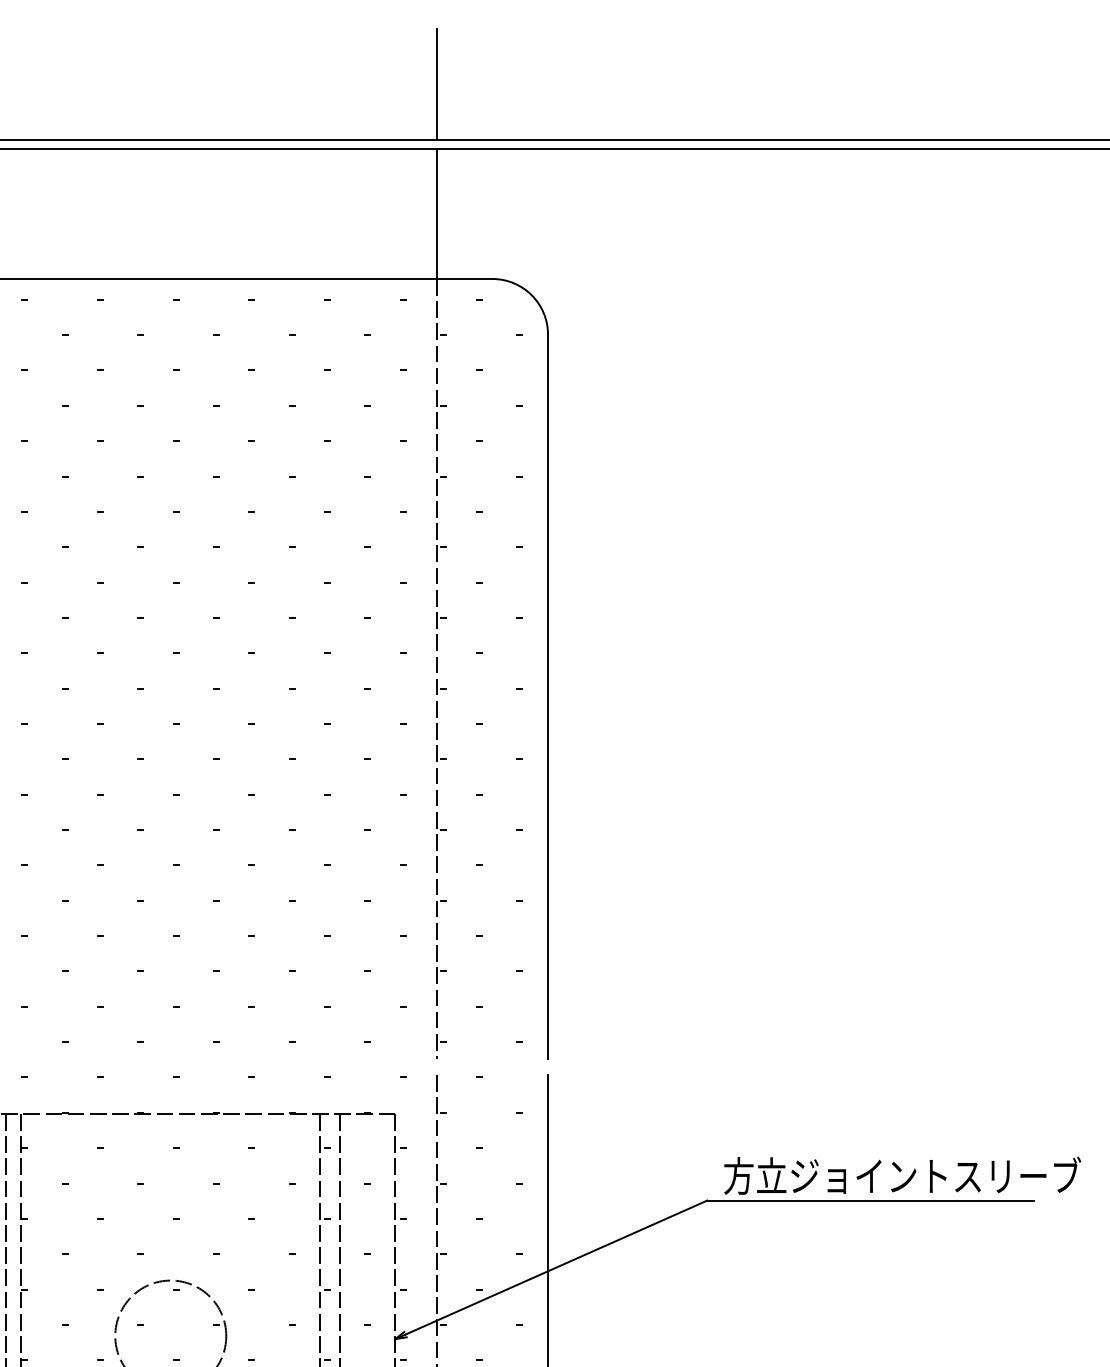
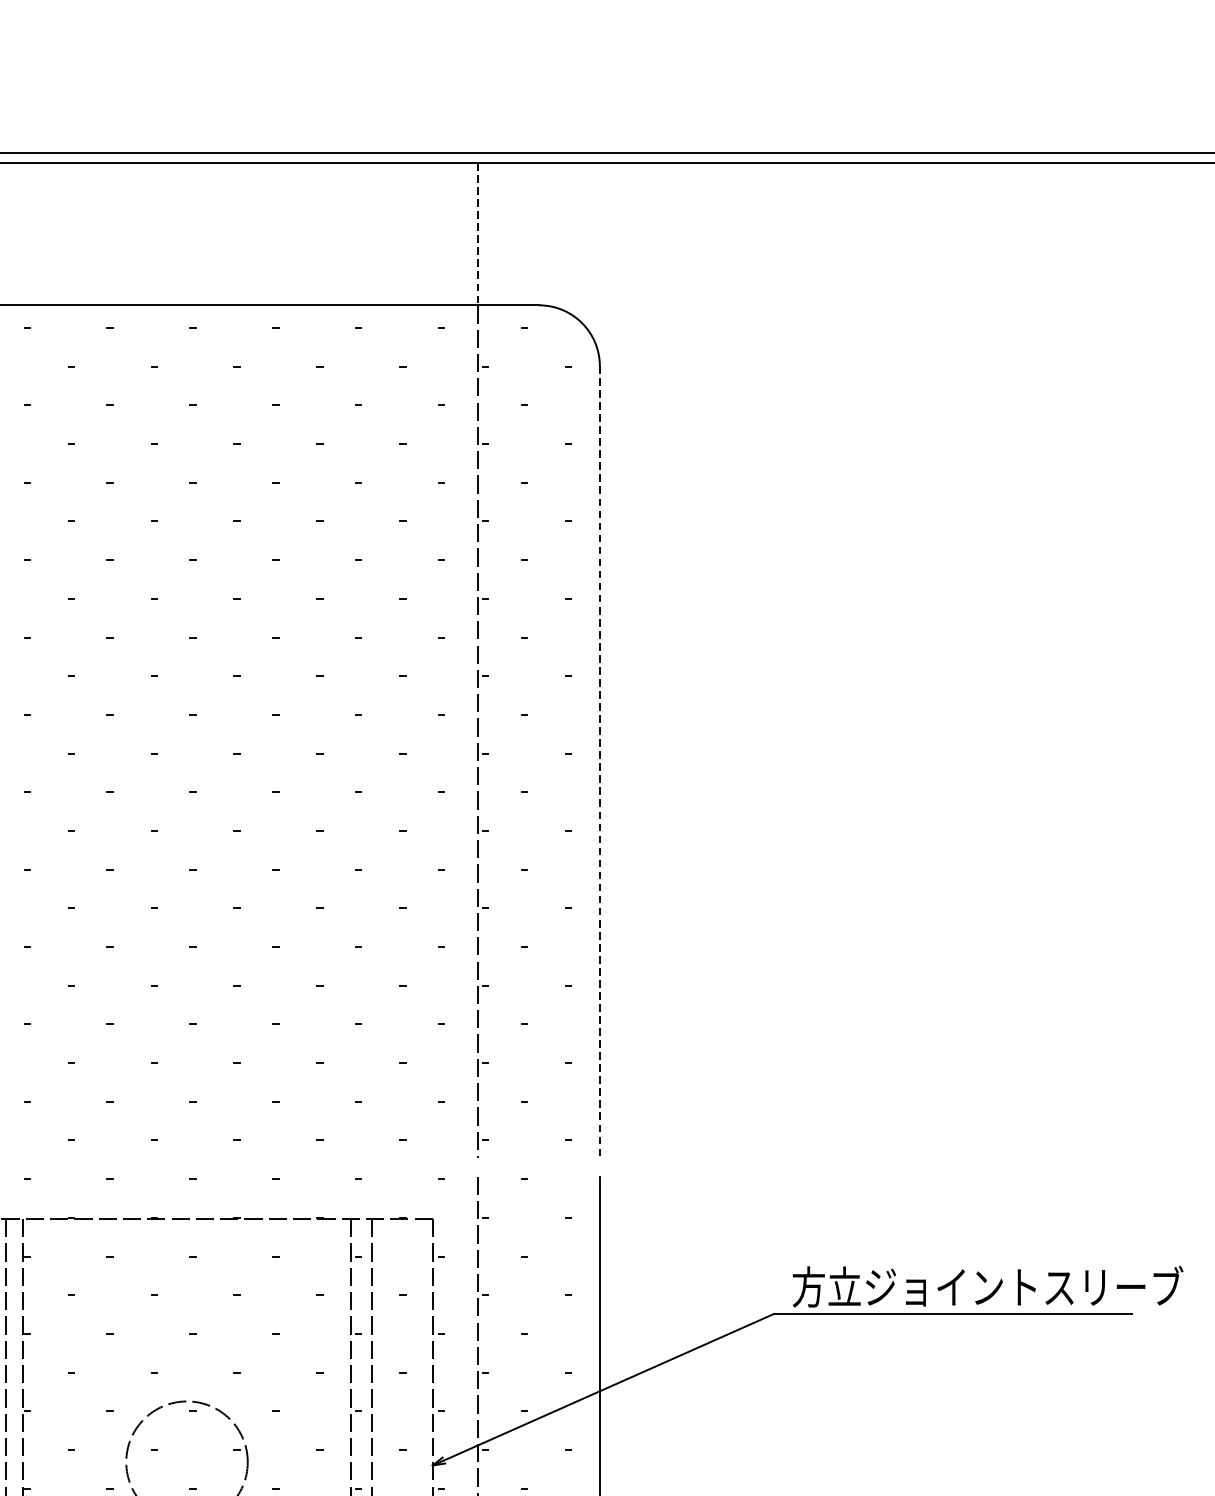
line: (436, 84) -> (477, 92), removed
line: (436, 214) -> (477, 234), solid -> dashed
line: (548, 697) -> (600, 763), solid -> dashed

